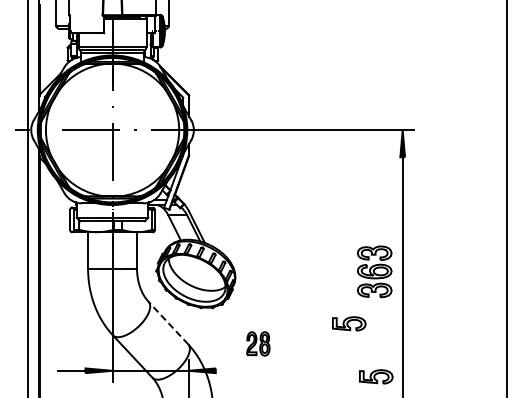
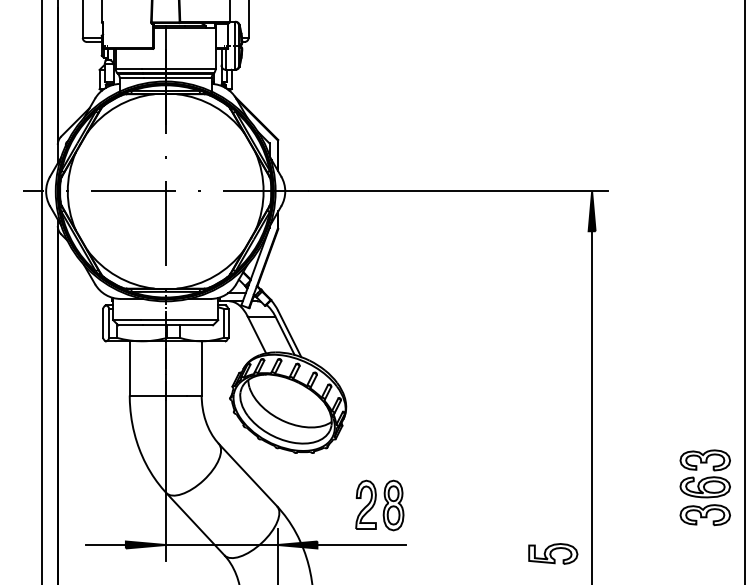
part: (374, 271) -> (704, 487), moved
line: (168, 322) -> (247, 474), dashed -> solid
part: (349, 323) -> (513, 475), removed
part: (258, 343) -> (380, 504), size x1.43
line: (245, 370) -> (361, 544), added

